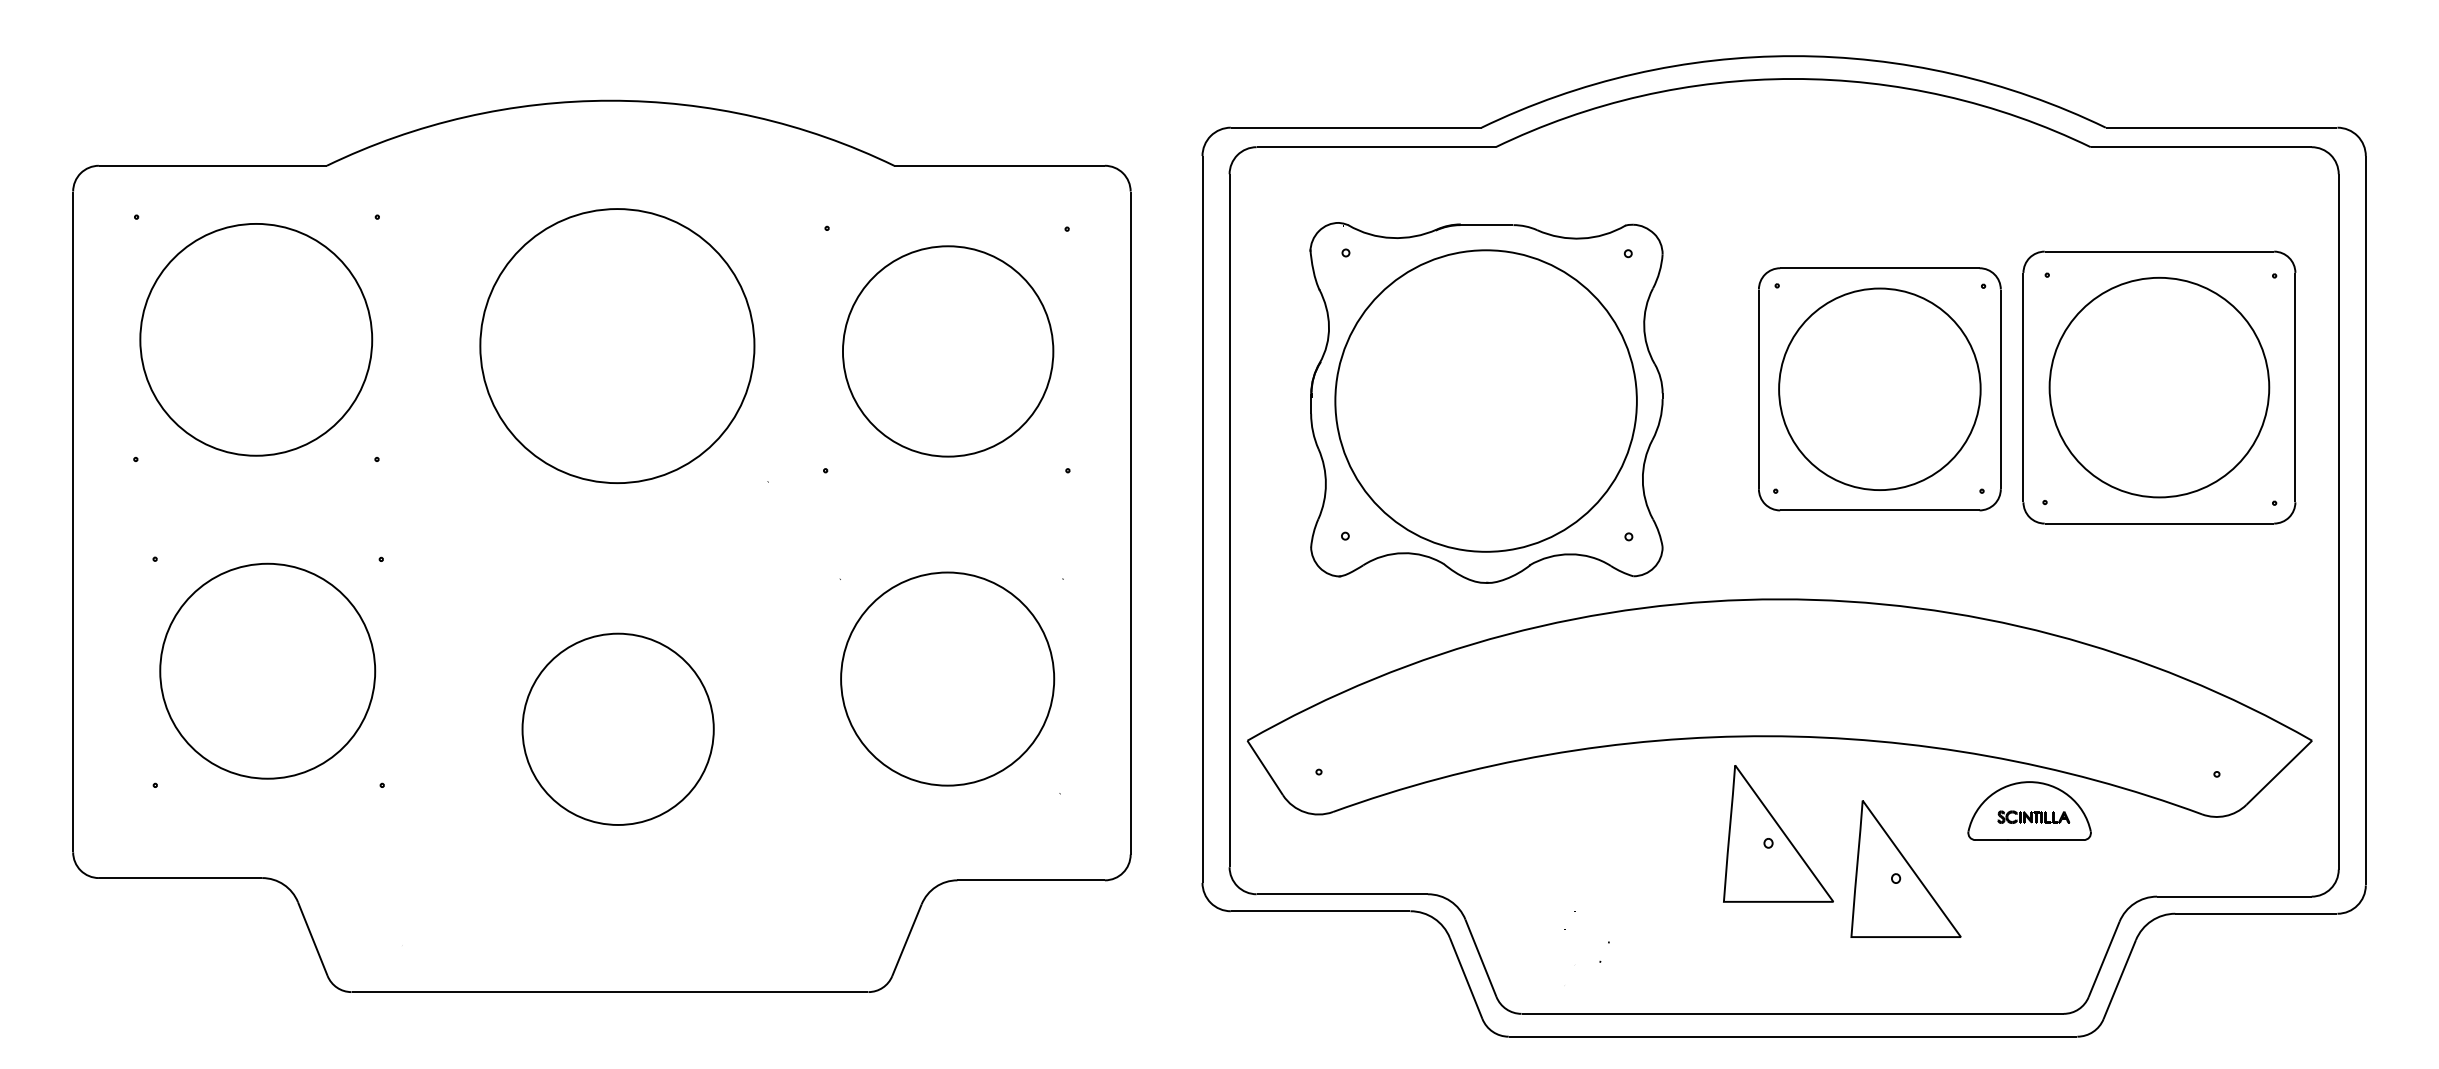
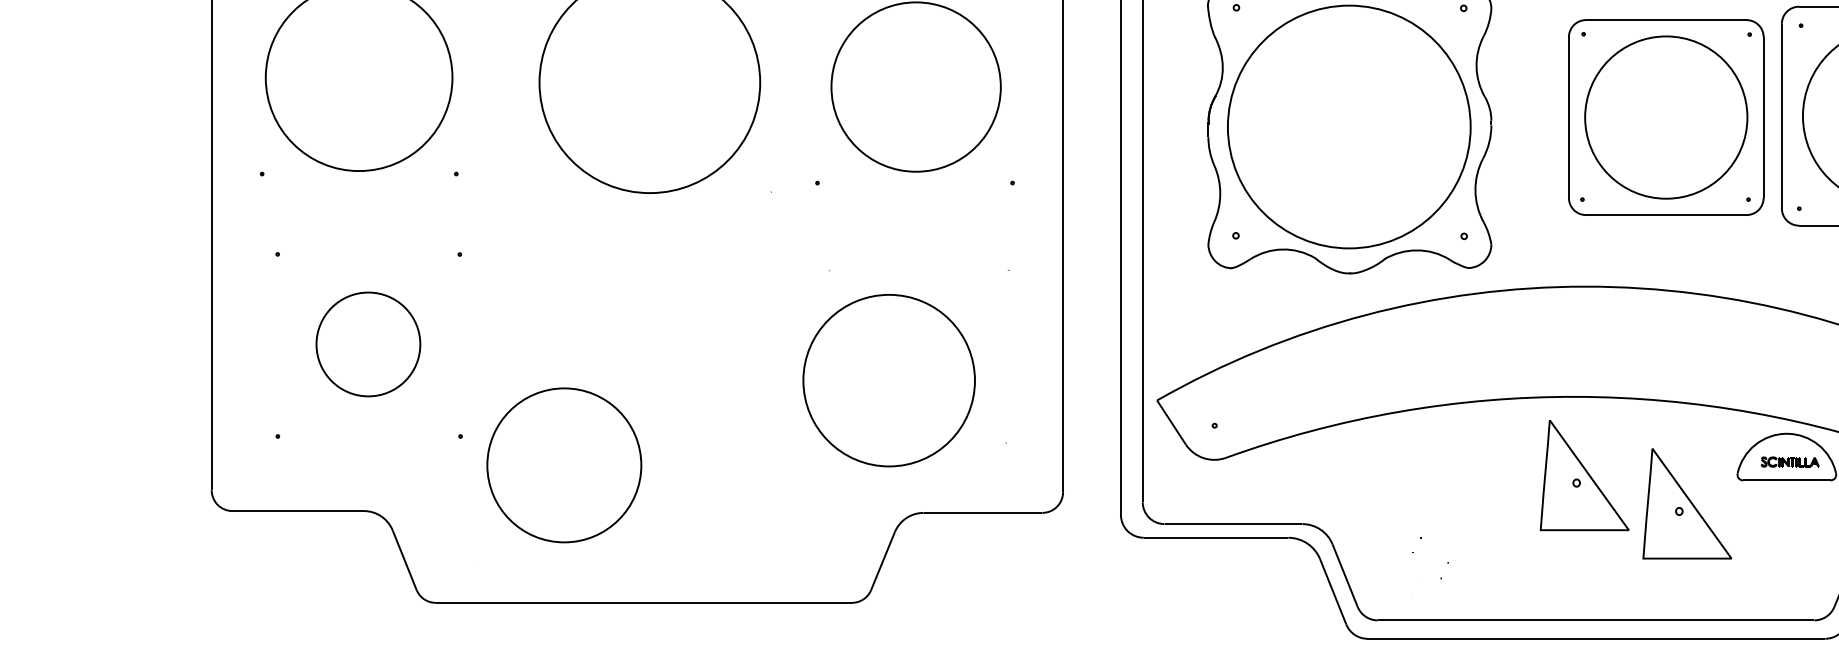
curve: (936, 574) -> (880, 296), moved
part: (267, 670) -> (368, 343), size x0.6
part: (617, 728) -> (563, 464), moved

